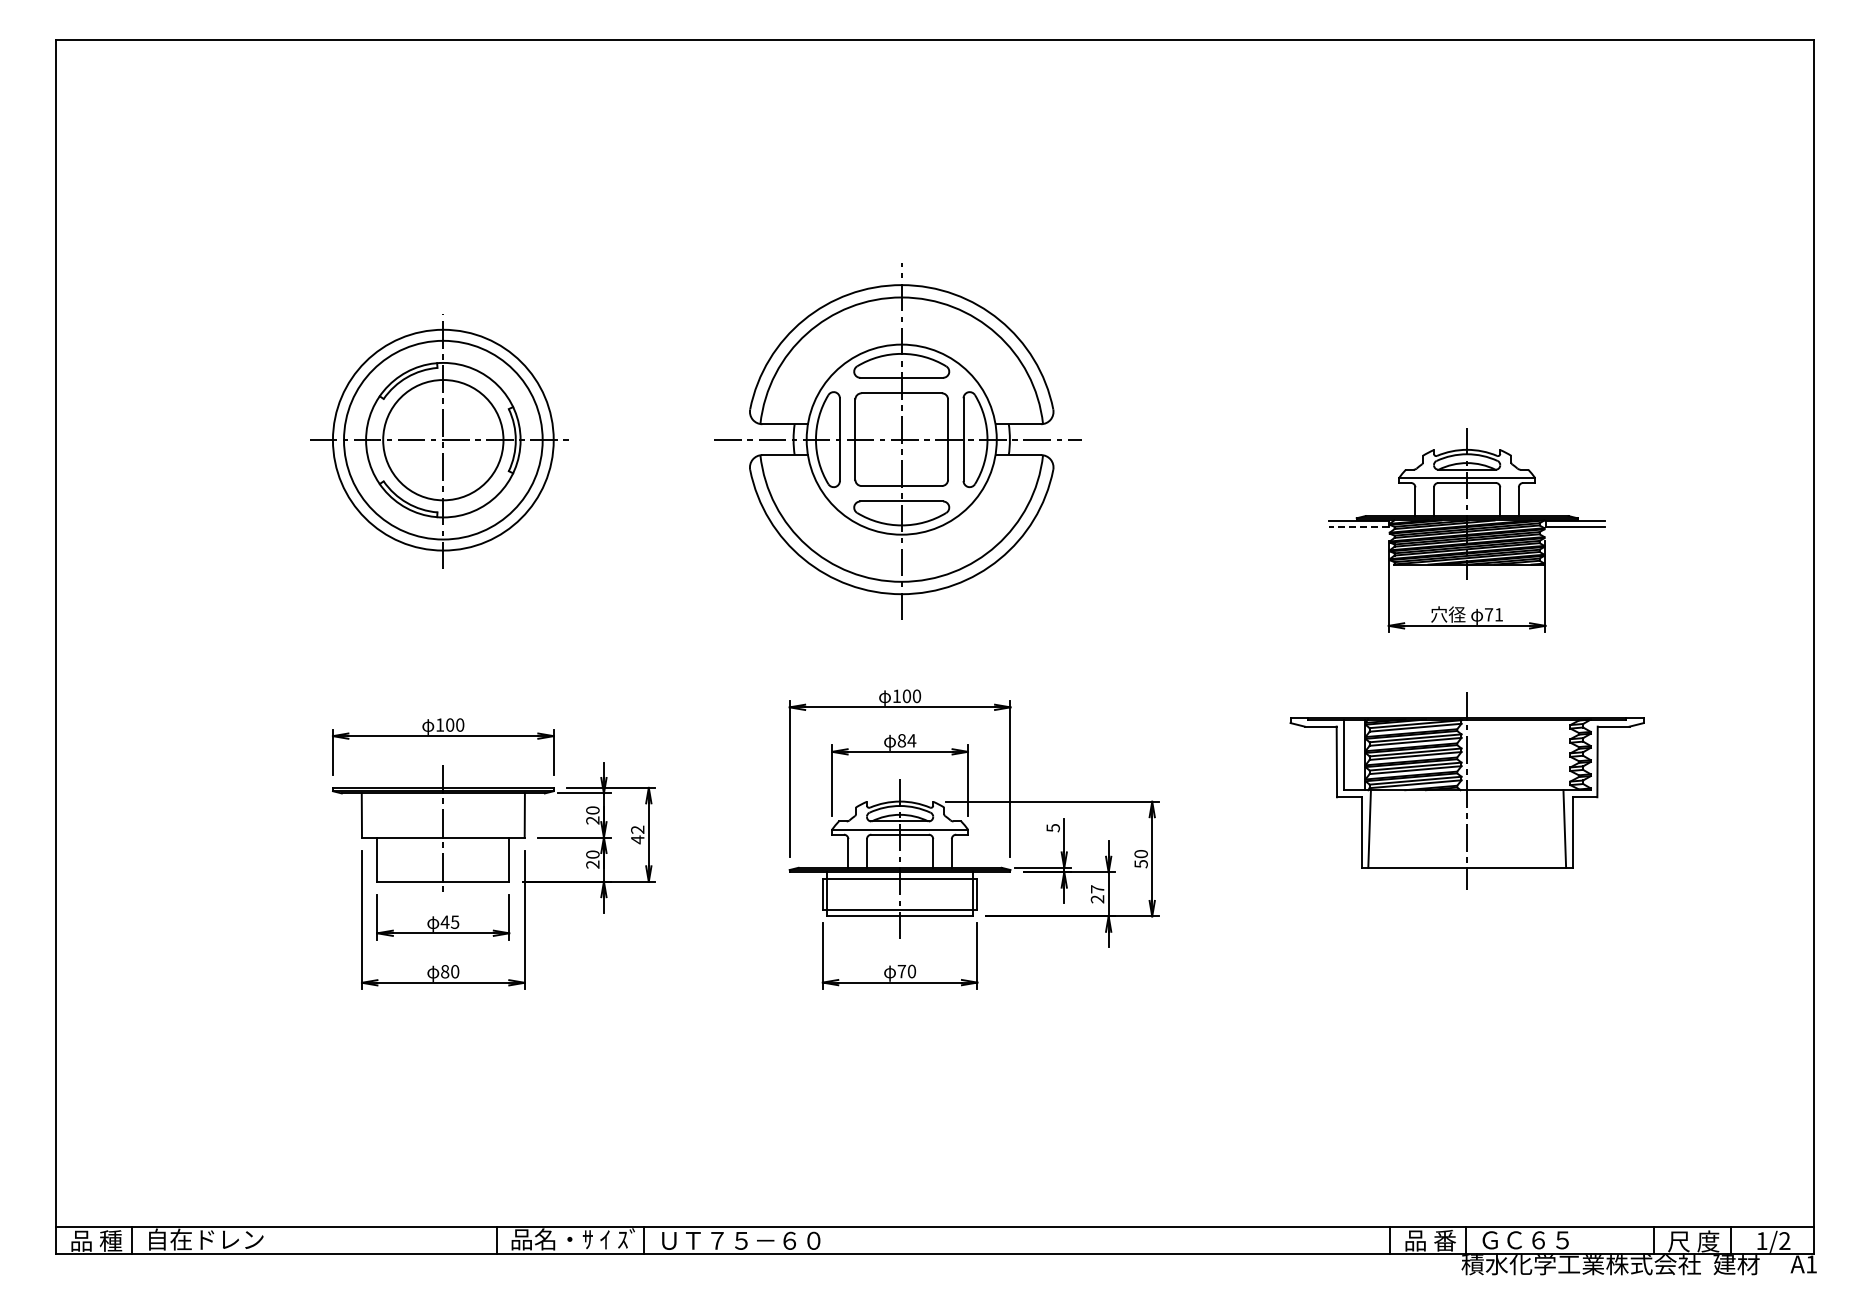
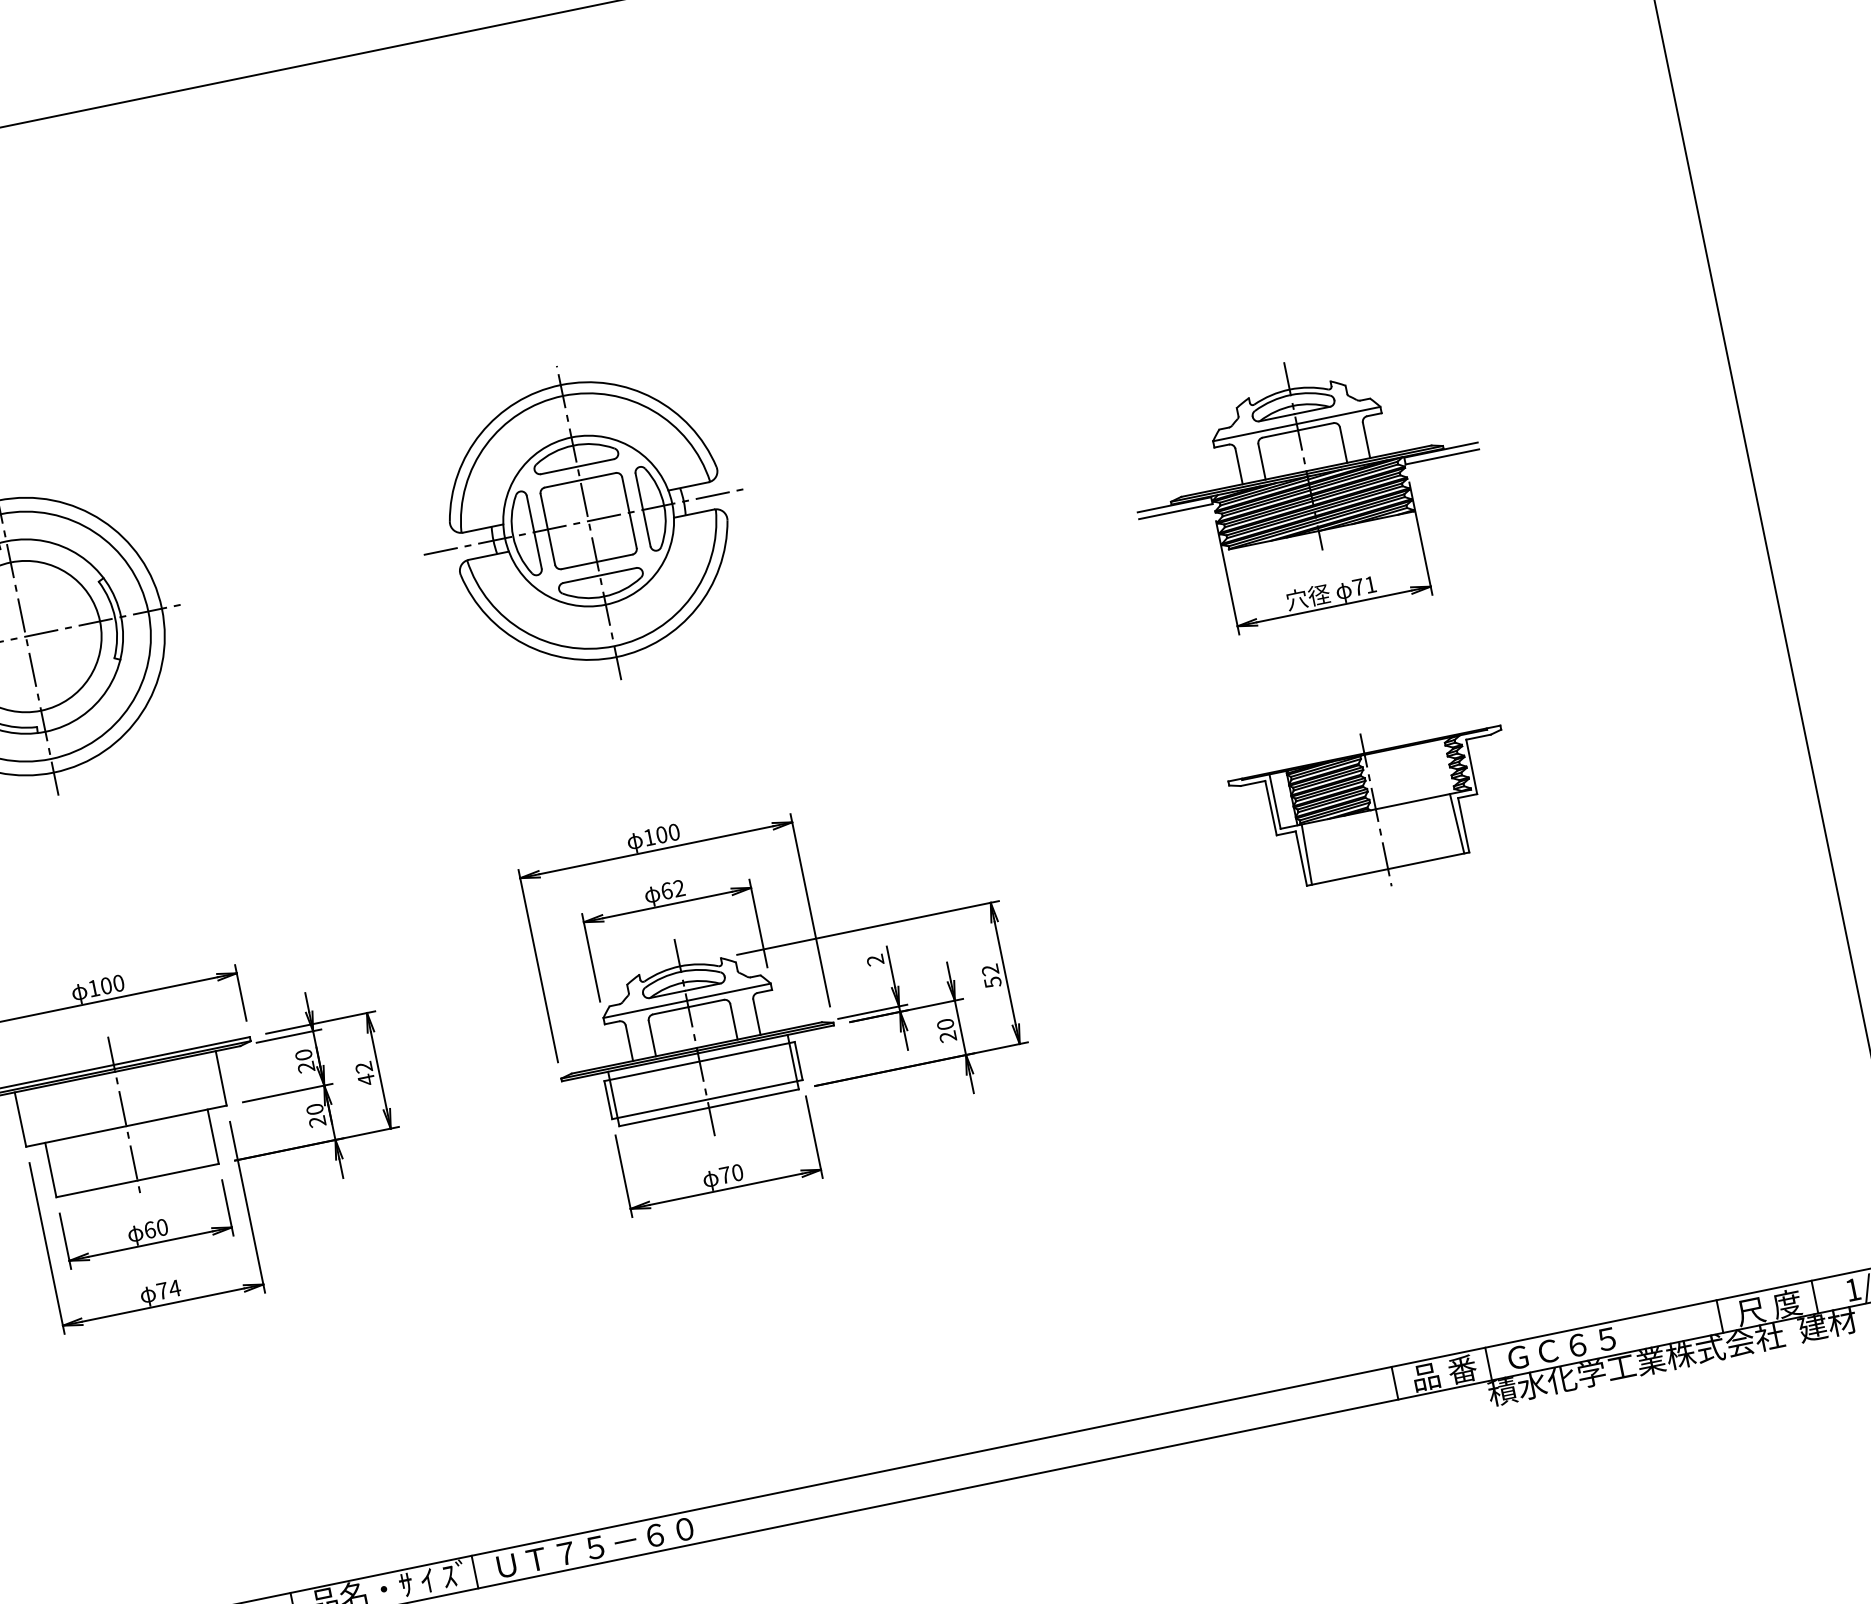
part: (895, 441) -> (583, 523), size x0.71
line: (1358, 526) -> (1175, 511), dashed -> solid
text: (906, 740) -> (672, 889), 84 -> 62
part: (1466, 790) -> (1375, 809), size x0.62
text: (1052, 828) -> (874, 960), 5 -> 2
text: (1140, 854) -> (989, 970), 50 -> 52
text: (1097, 889) -> (945, 1024), 27 -> 20
text: (449, 921) -> (155, 1228), 45 -> 60
text: (450, 971) -> (169, 1289), 80 -> 74

